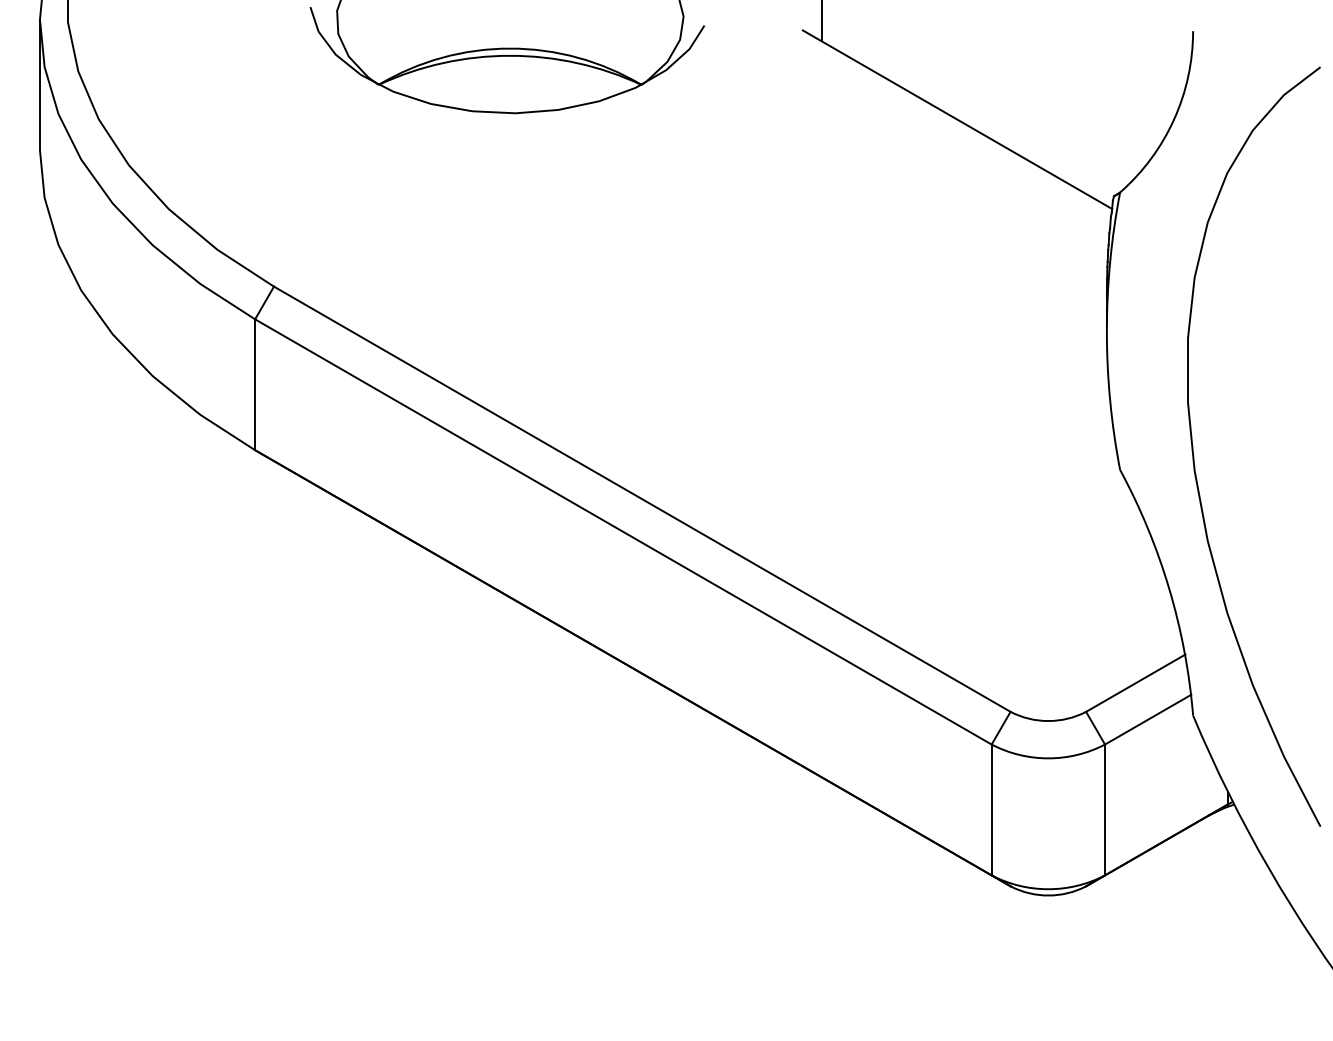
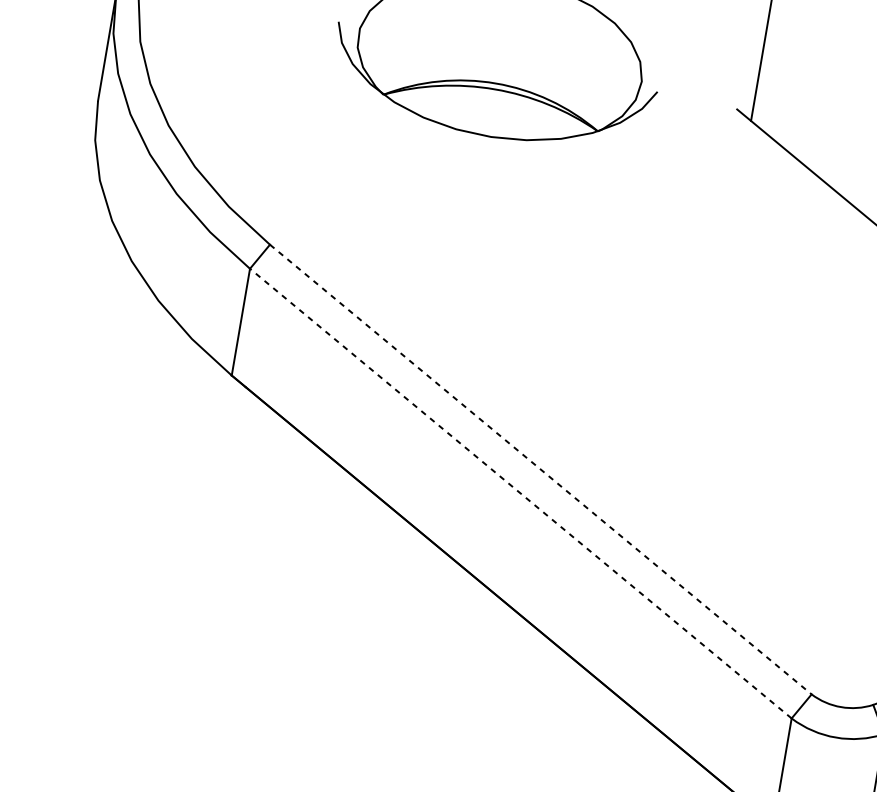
line: (642, 499) -> (540, 469), solid -> dashed
line: (622, 531) -> (520, 493), solid -> dashed

